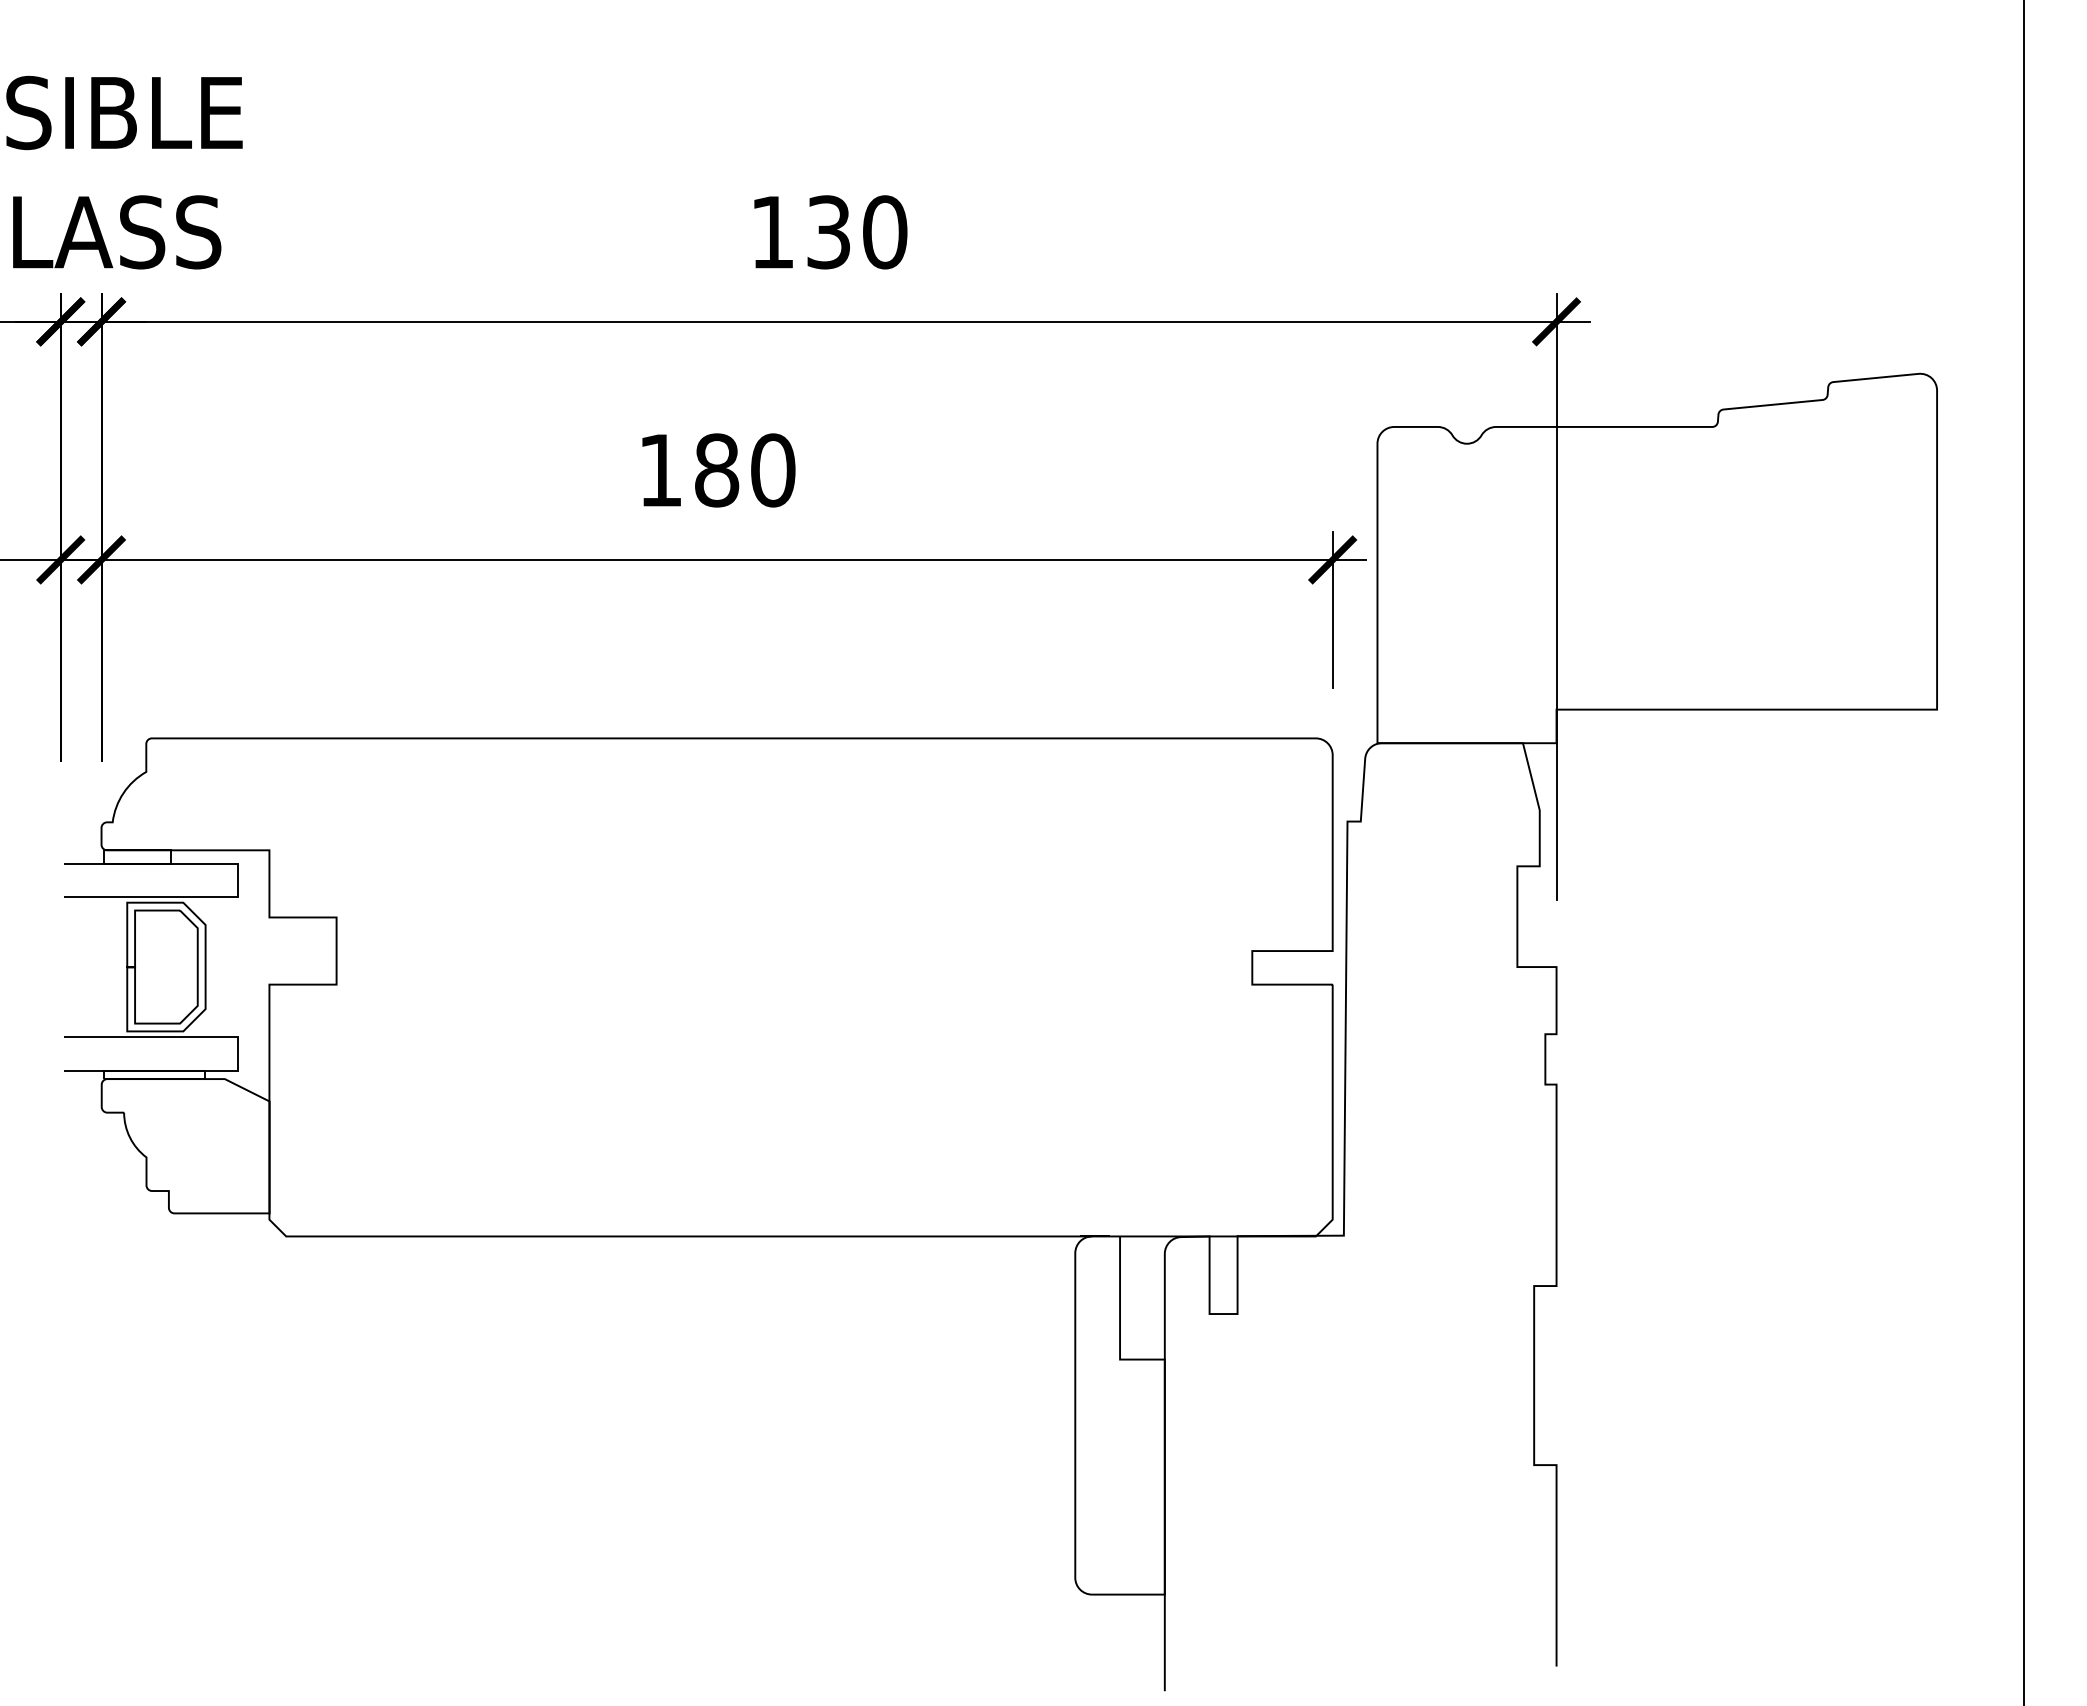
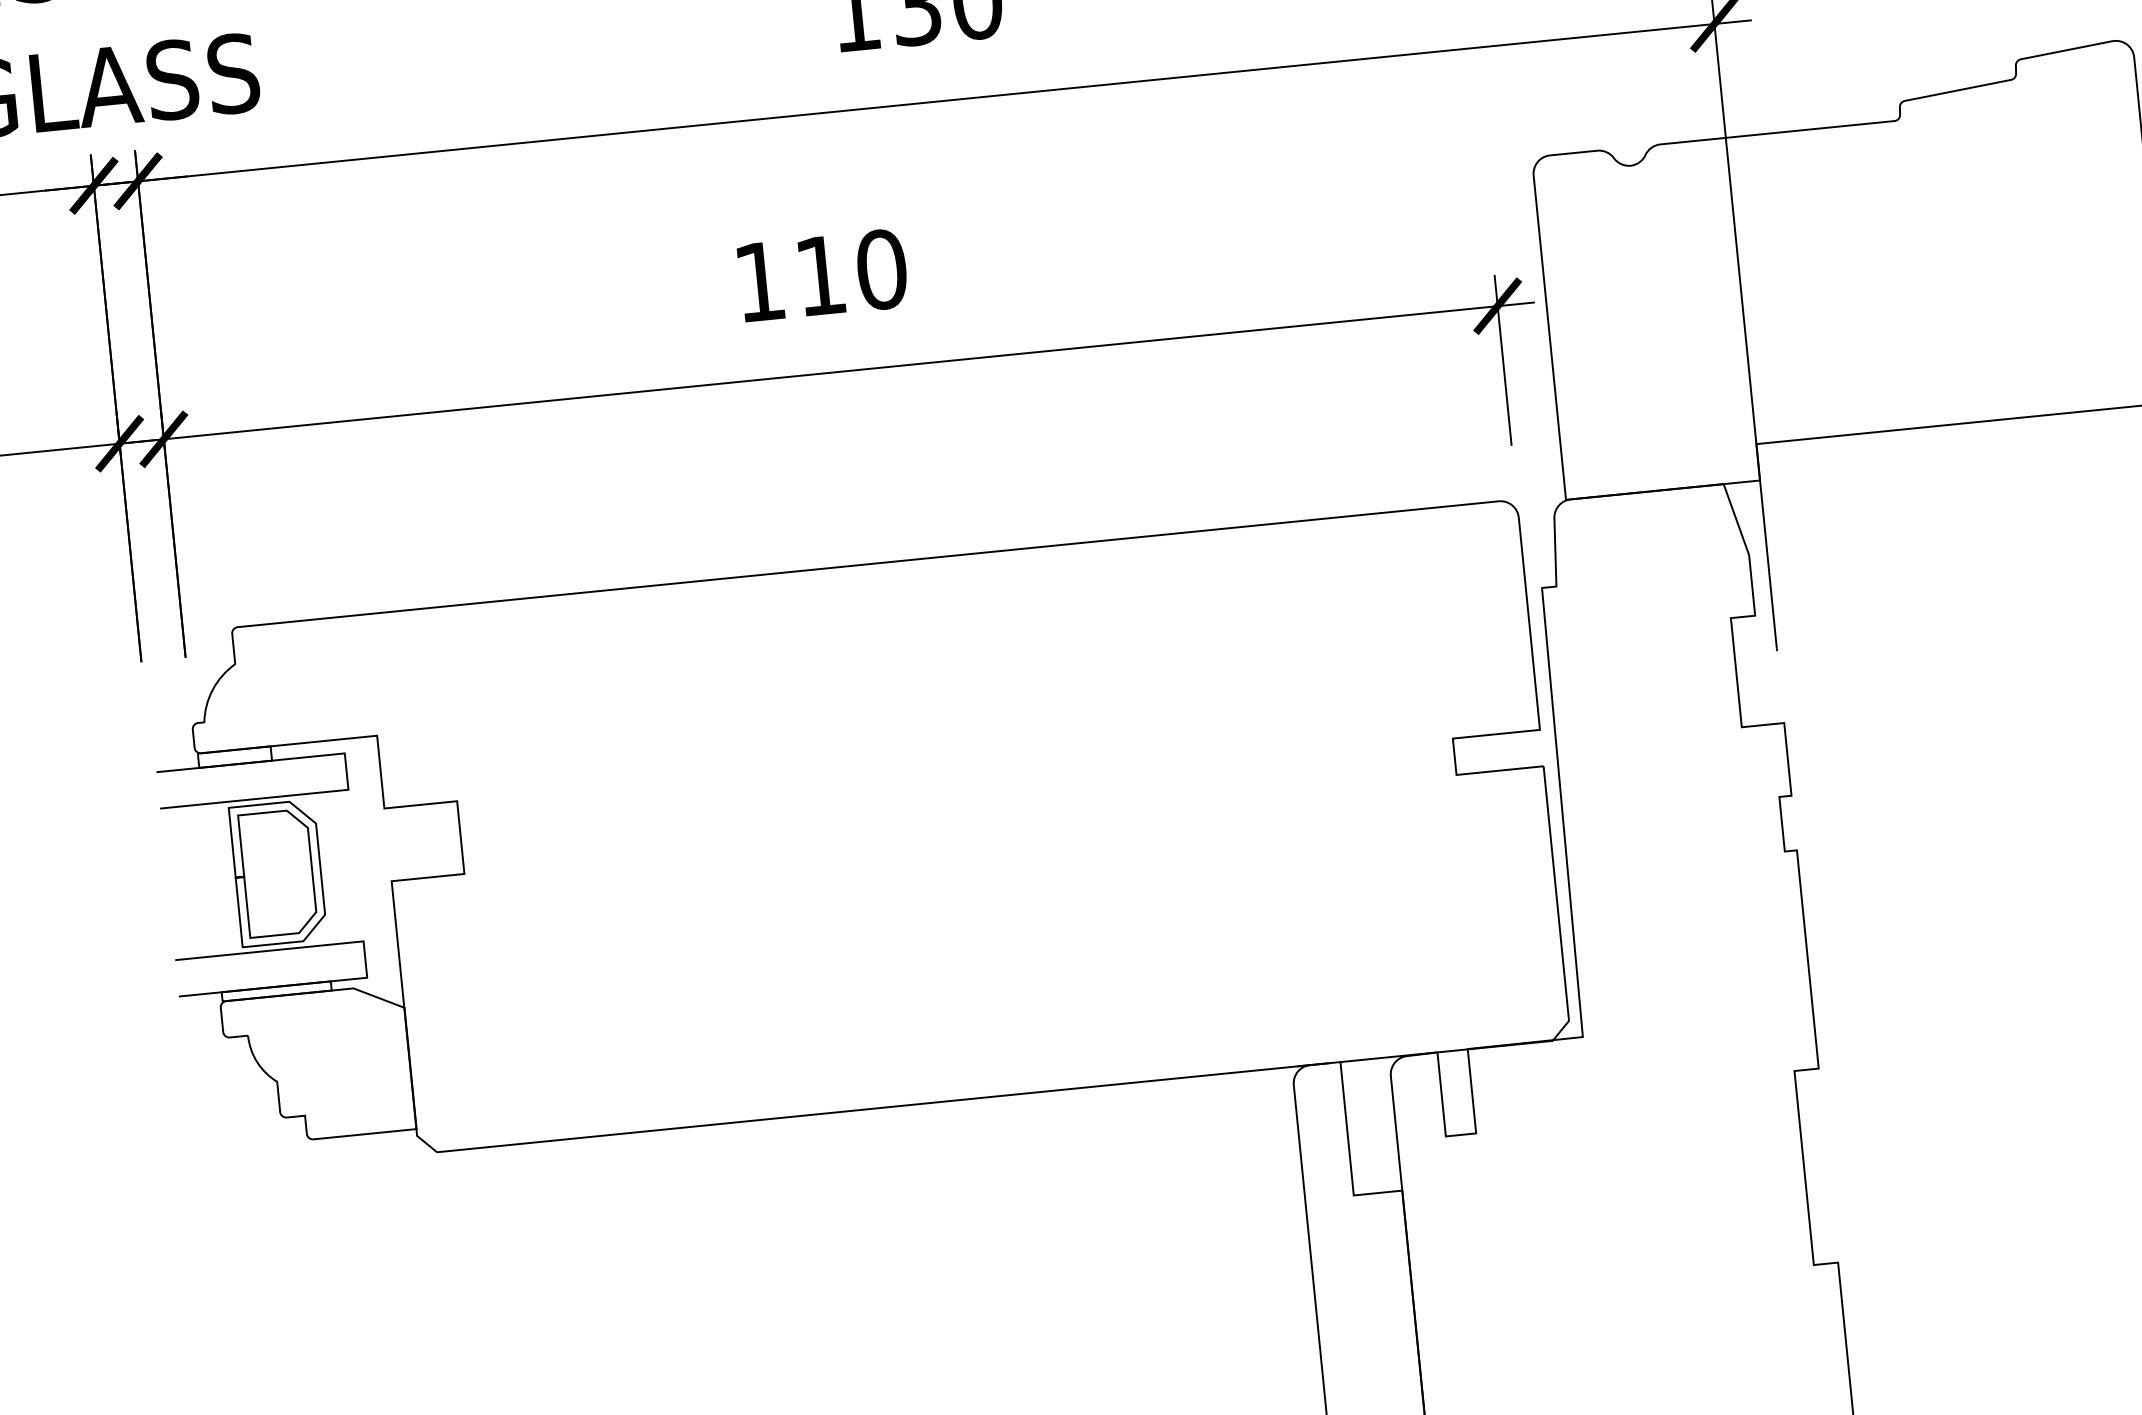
text: (717, 470) -> (821, 275), 180 -> 110

